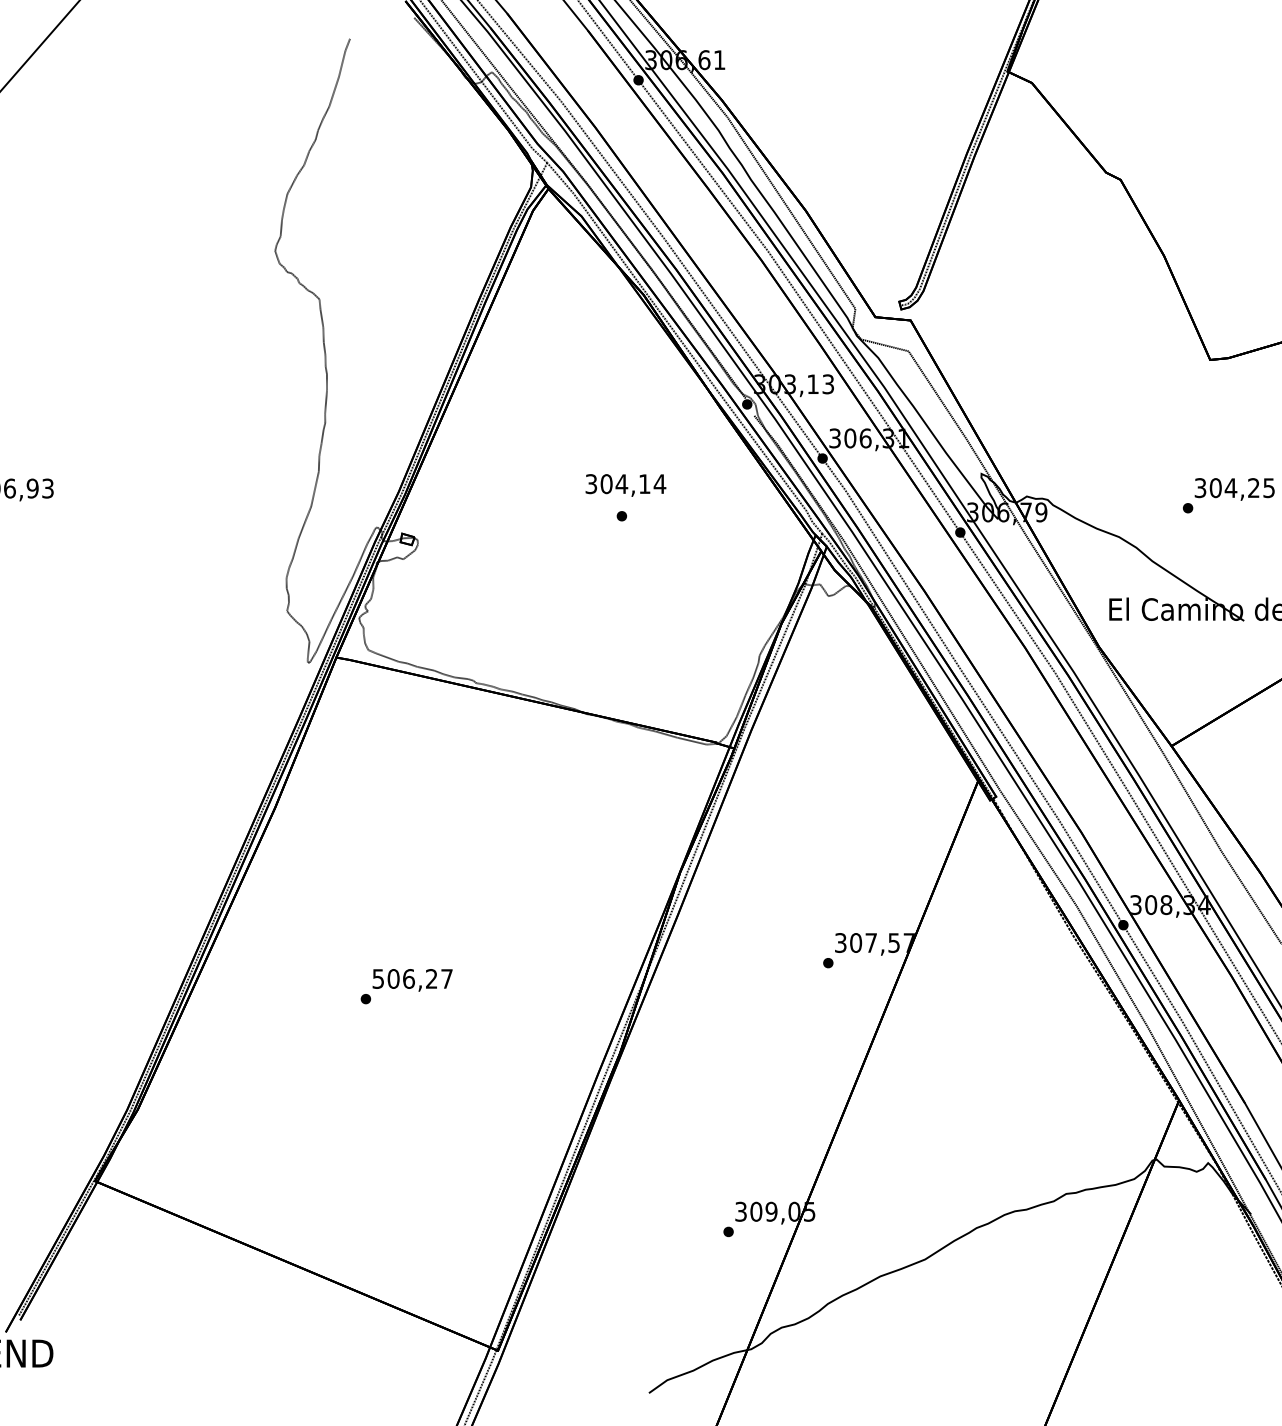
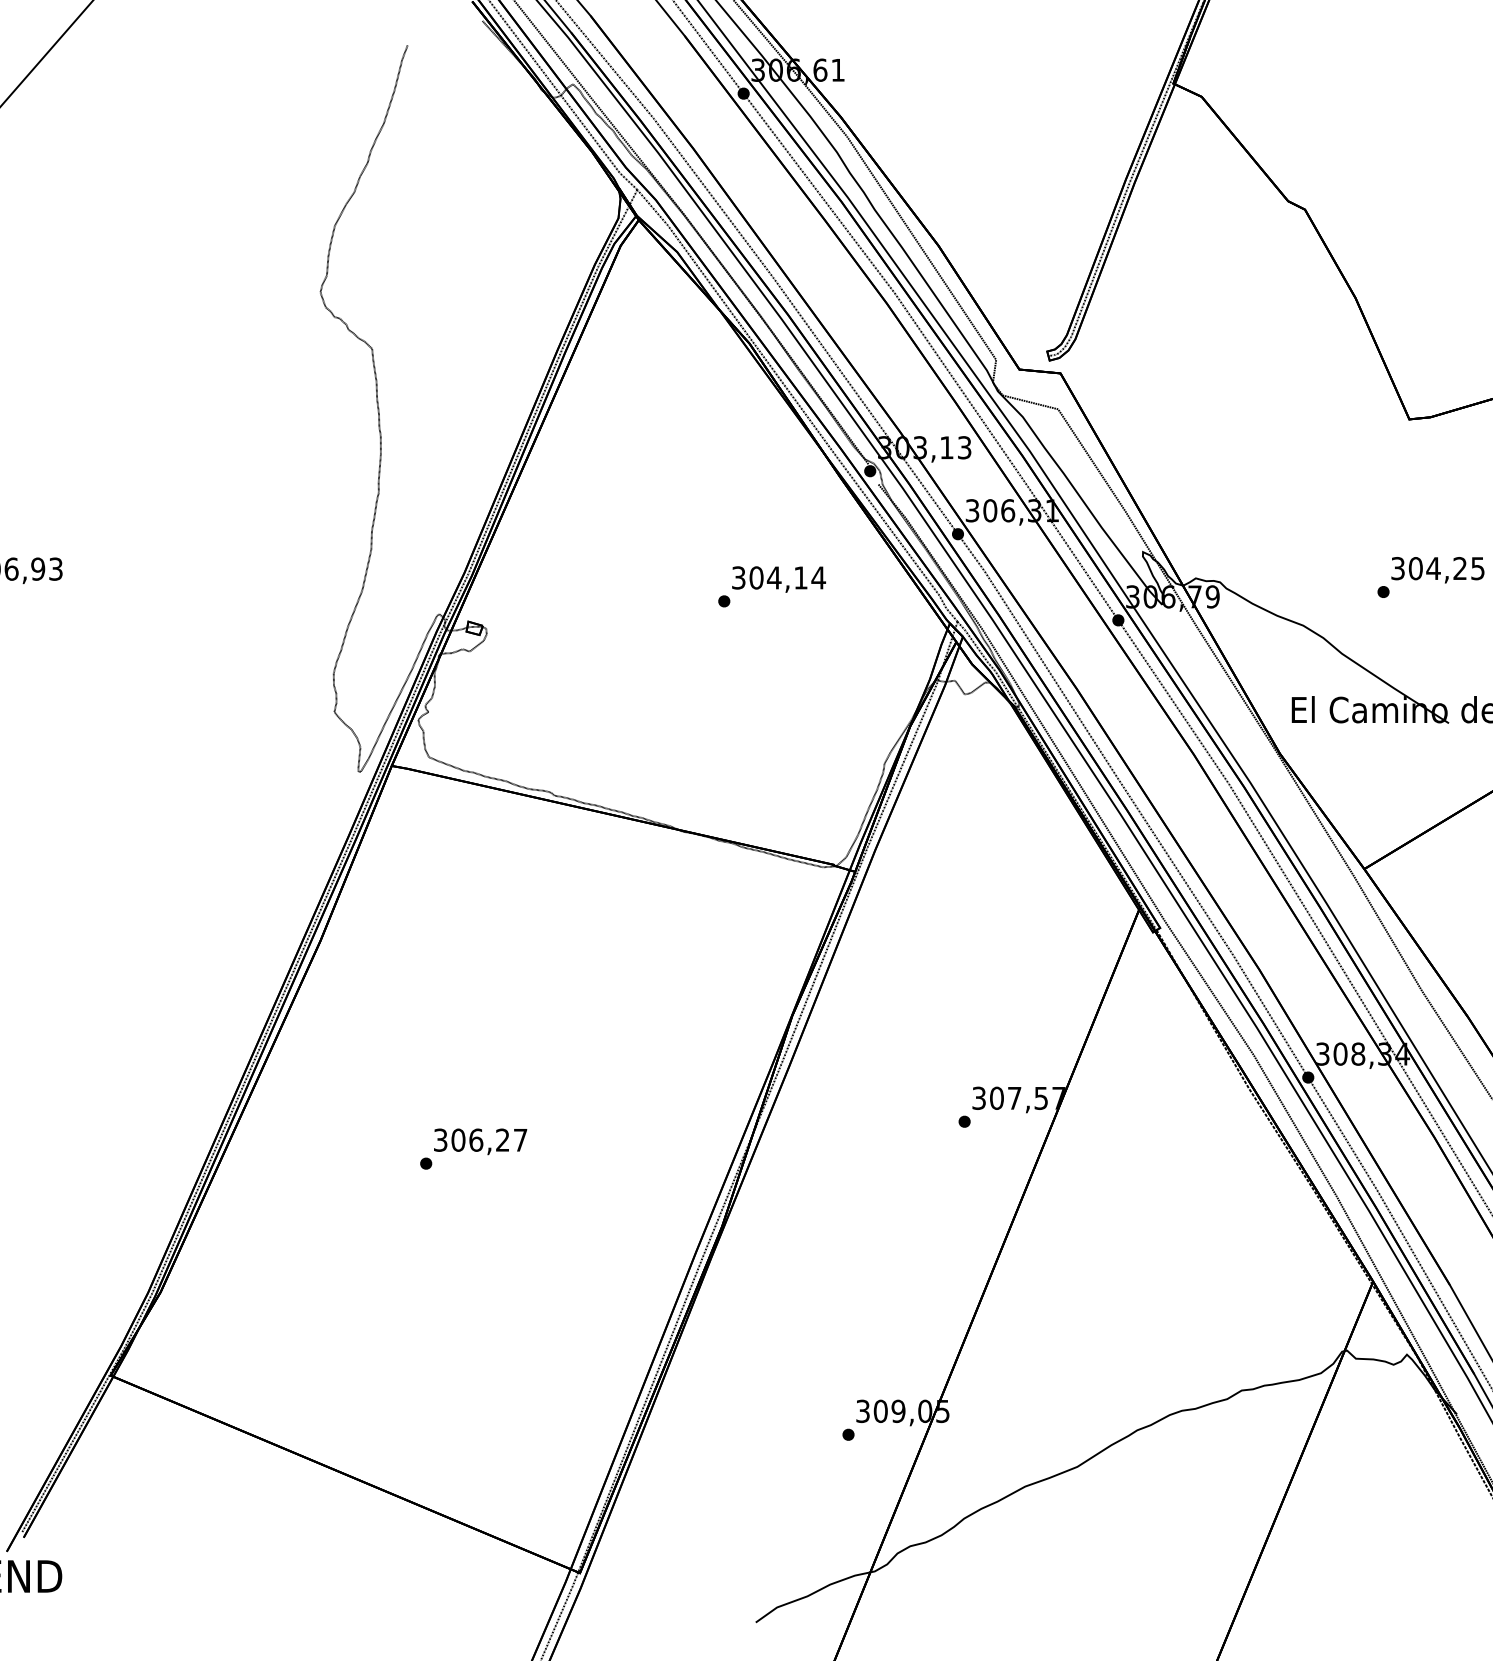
text: (625, 485) -> (778, 579), moved
text: (378, 978) -> (440, 1139), 506,27 -> 306,27

